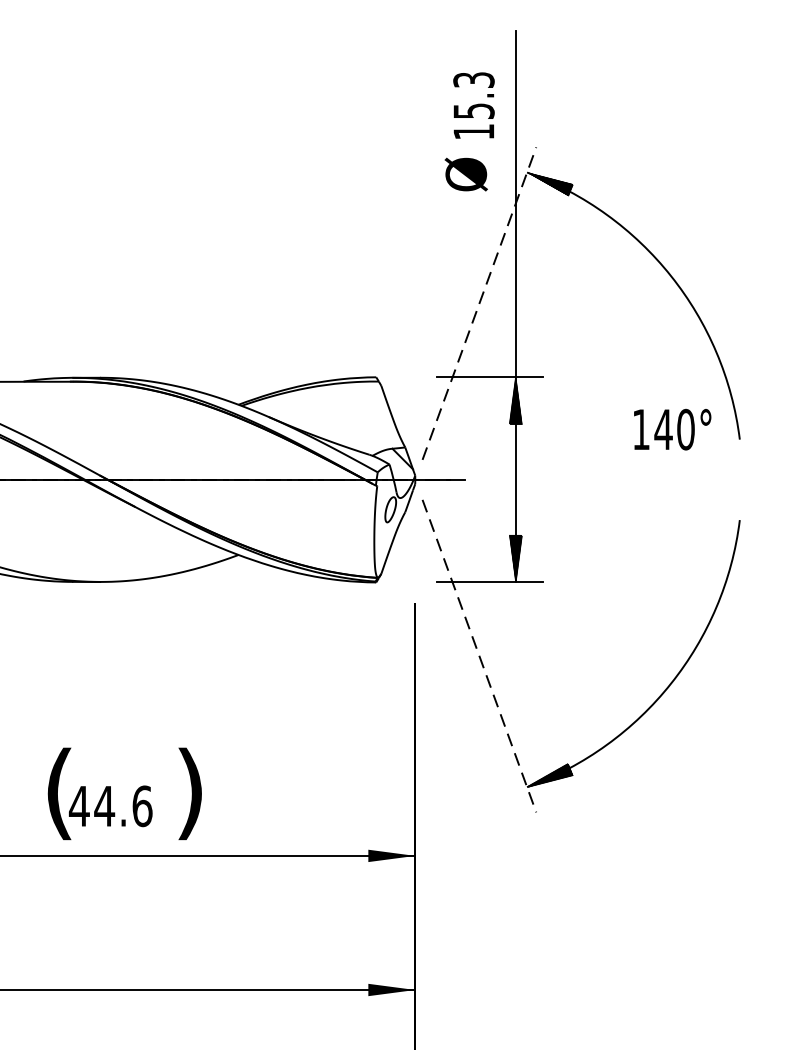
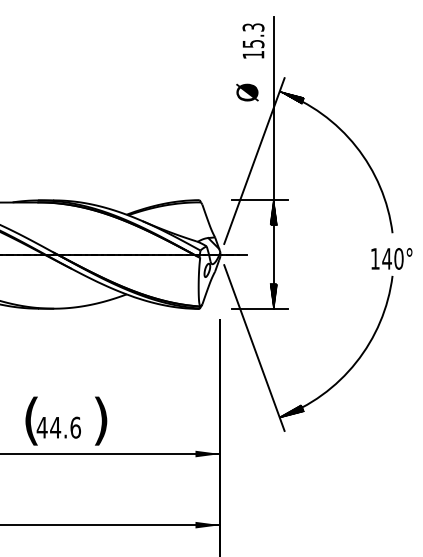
text: (473, 104) -> (253, 40), moved
line: (479, 302) -> (254, 160), dashed -> solid
text: (671, 428) -> (391, 258), moved
line: (479, 656) -> (254, 348), dashed -> solid

